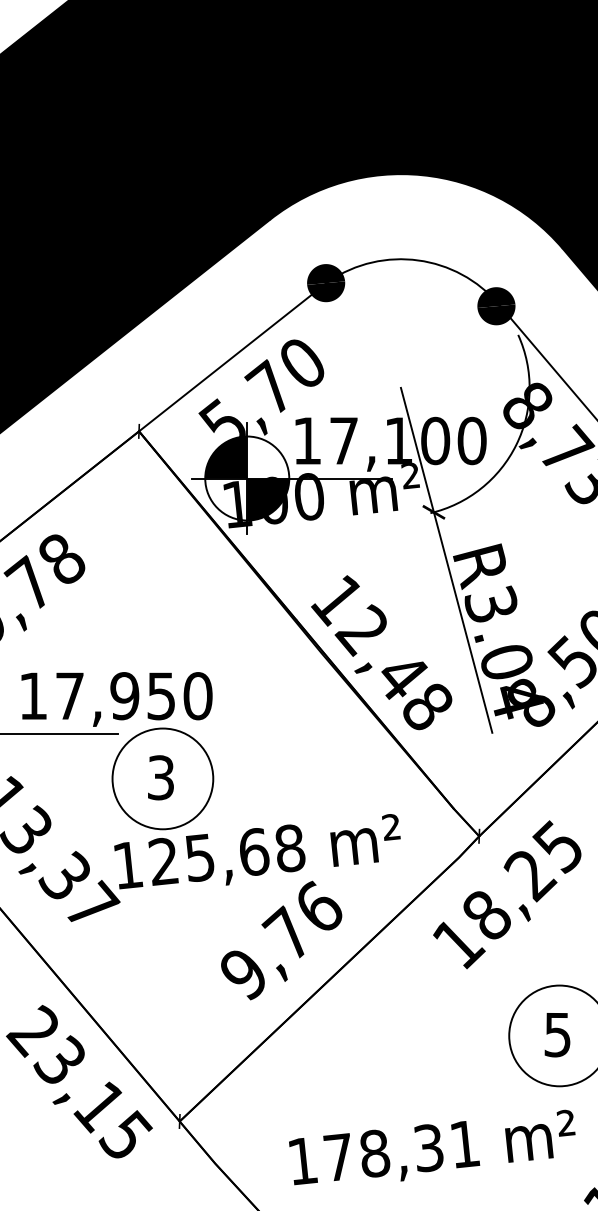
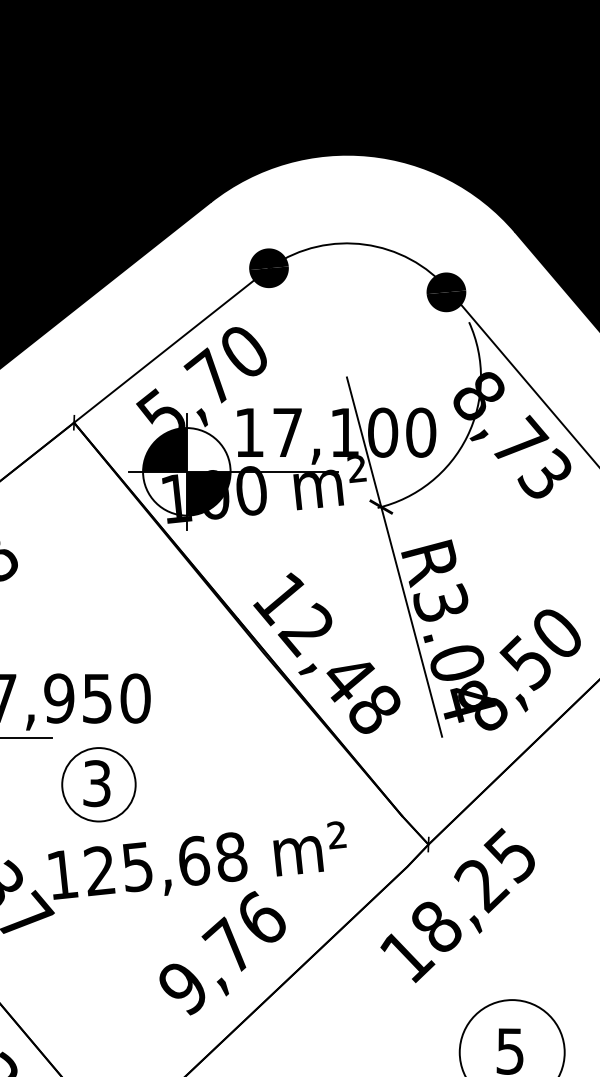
circle: (162, 778) -> (98, 784), size x0.7

